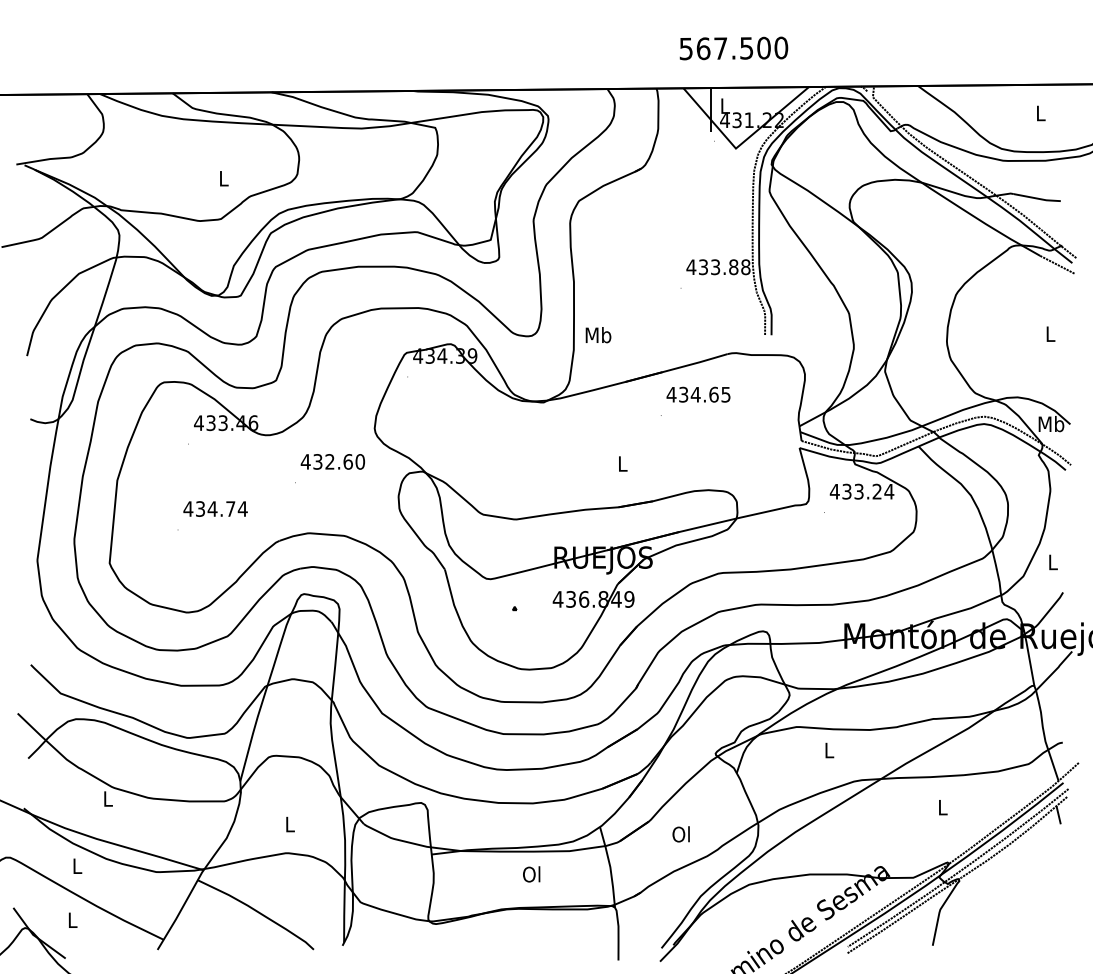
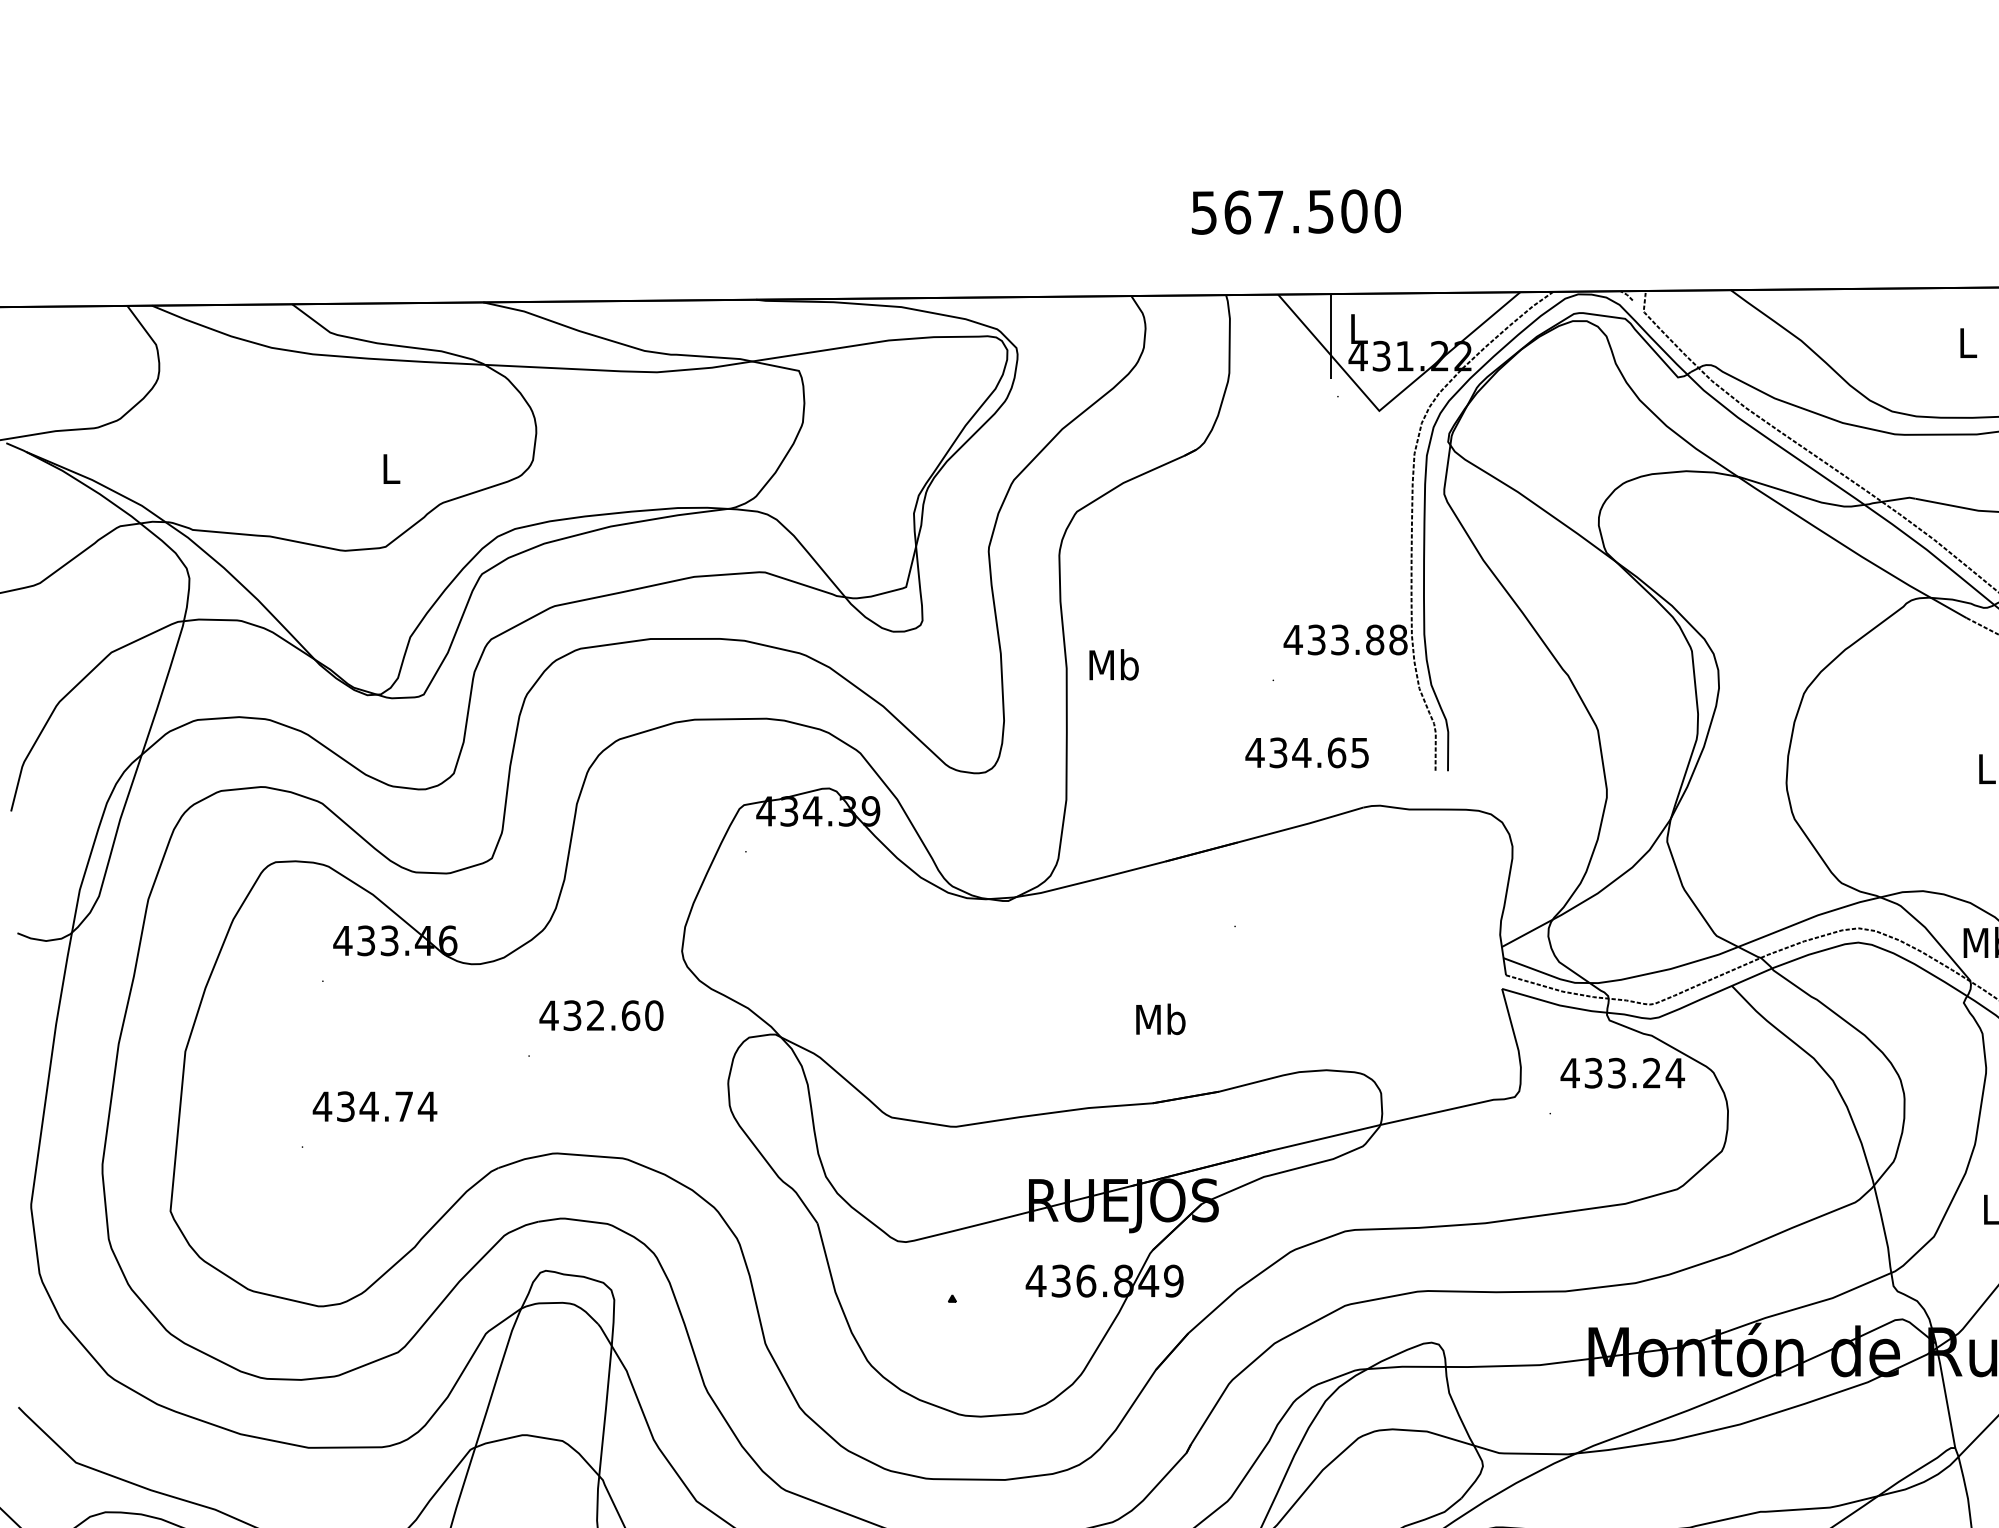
text: (733, 48) -> (1295, 211), moved
text: (598, 335) -> (1114, 665), moved
text: (698, 394) -> (1307, 752), moved
text: (622, 463) -> (1160, 1018), L -> Mb

